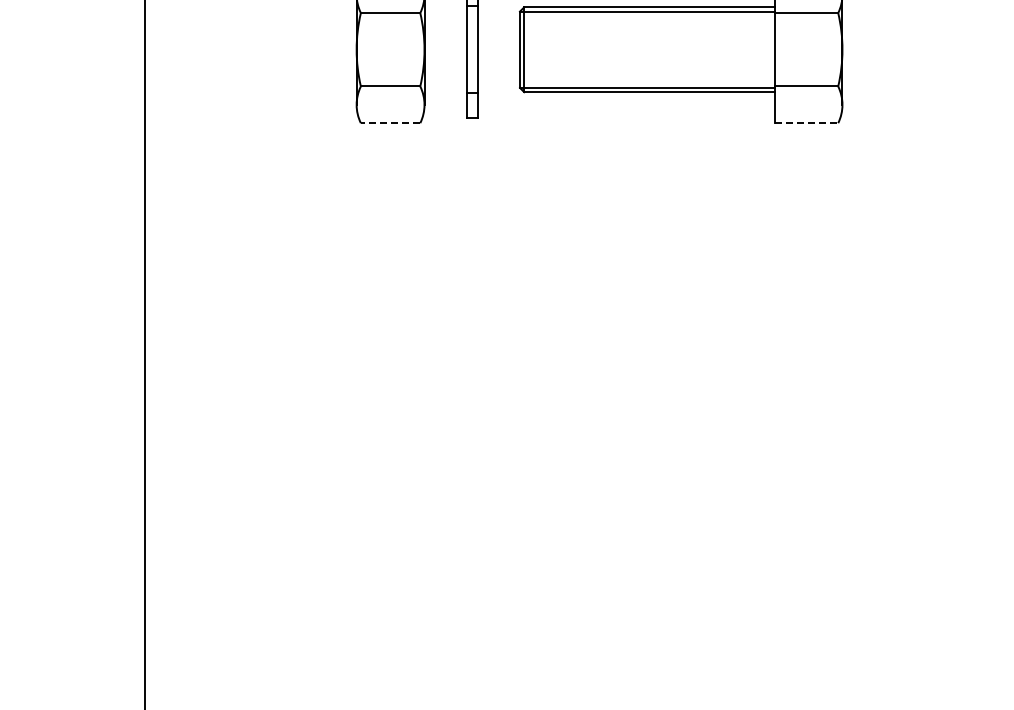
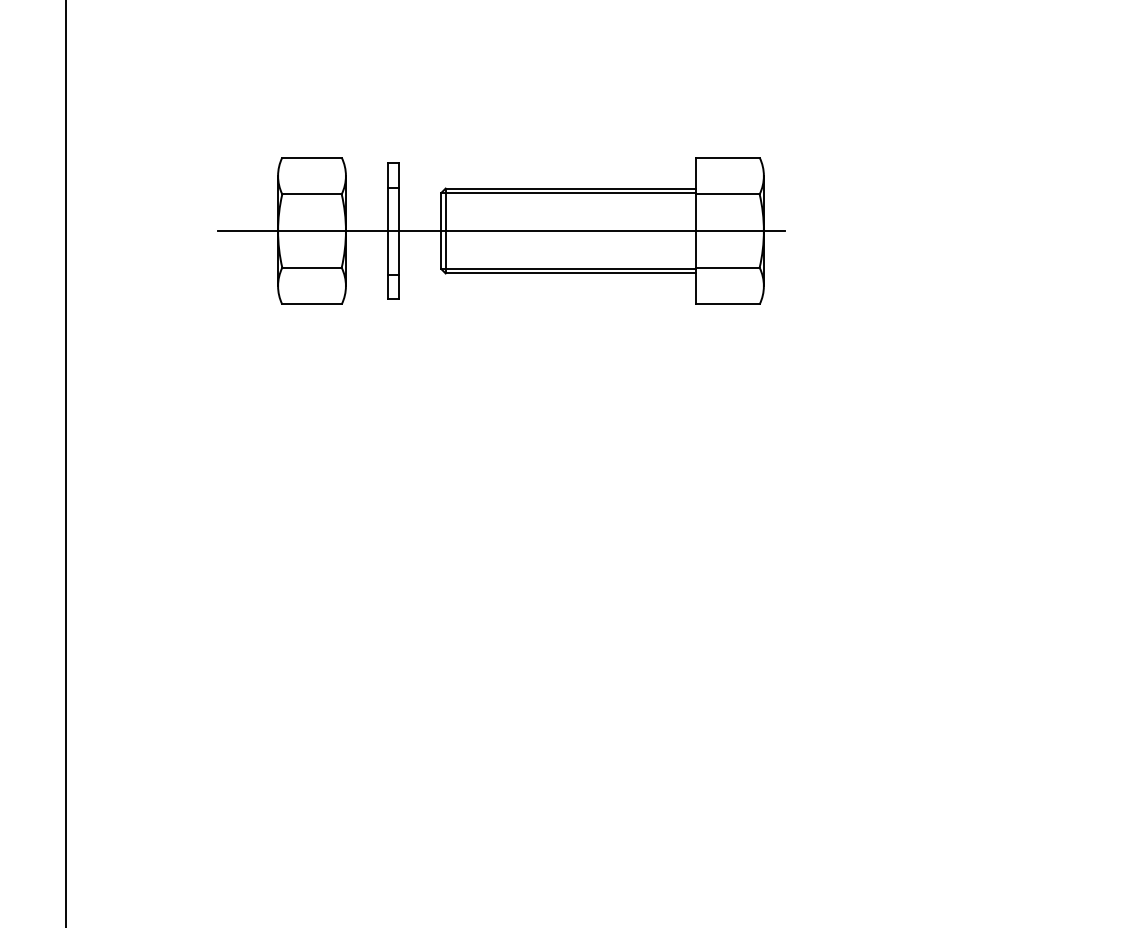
line: (580, 50) -> (501, 231), added
line: (391, 123) -> (312, 304), dashed -> solid
line: (806, 123) -> (727, 304), dashed -> solid

